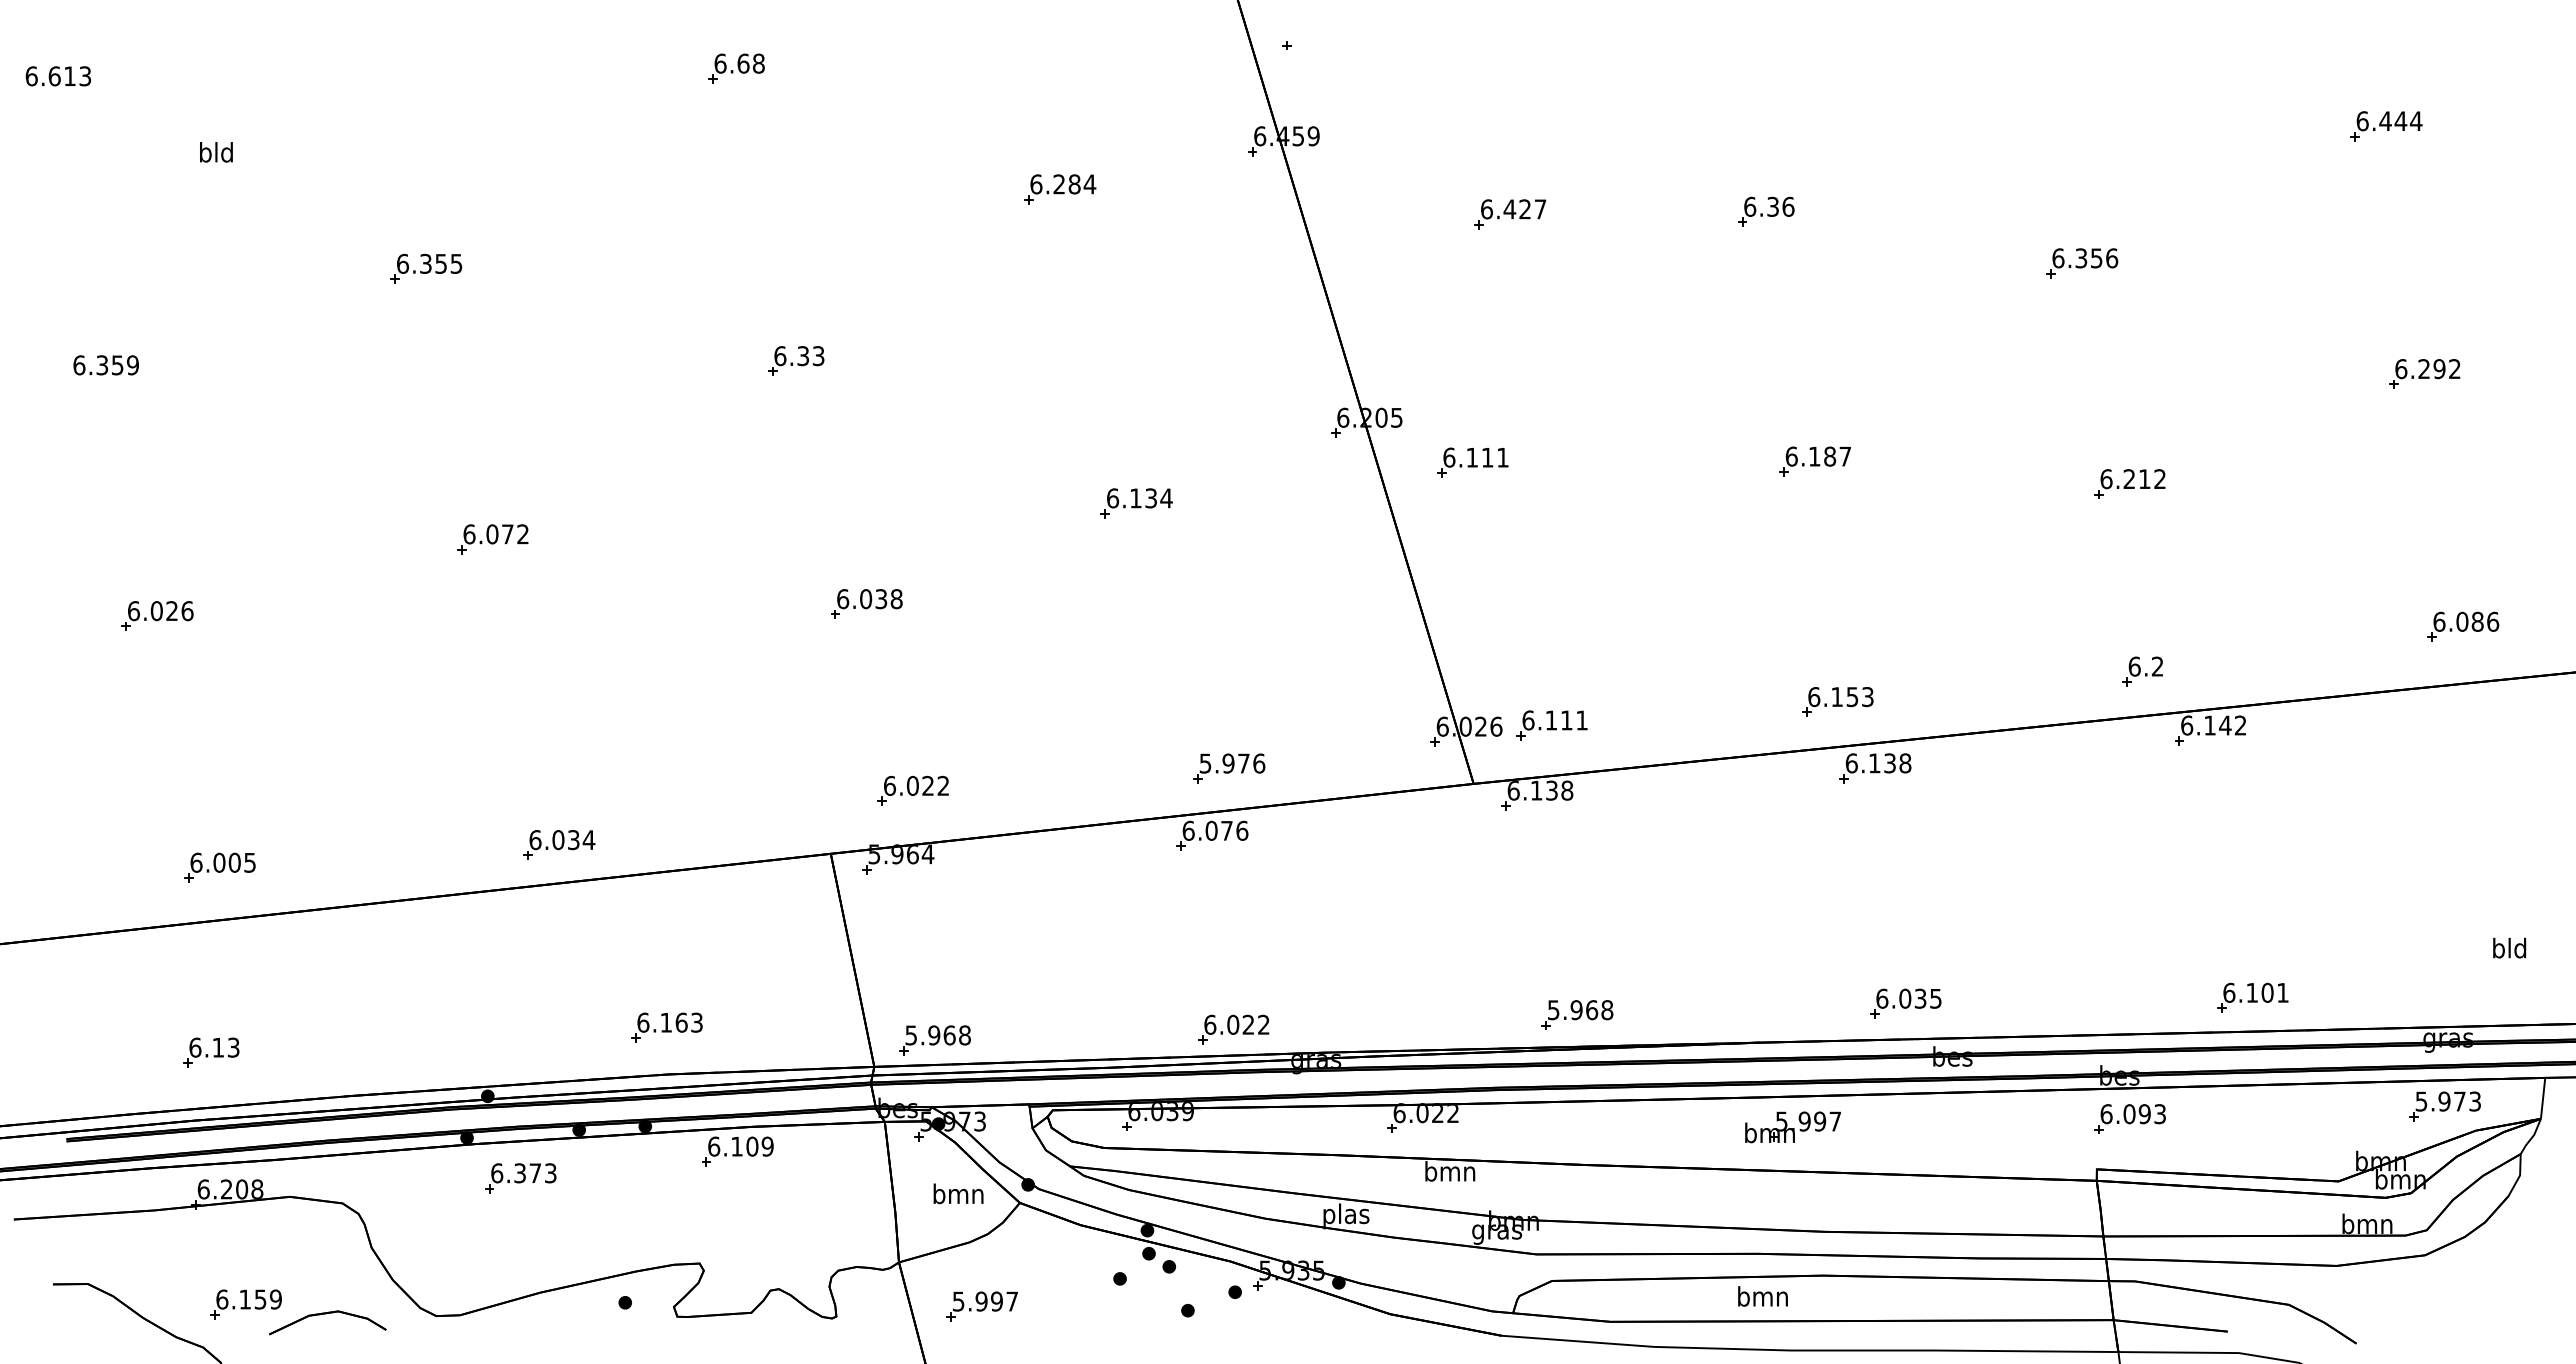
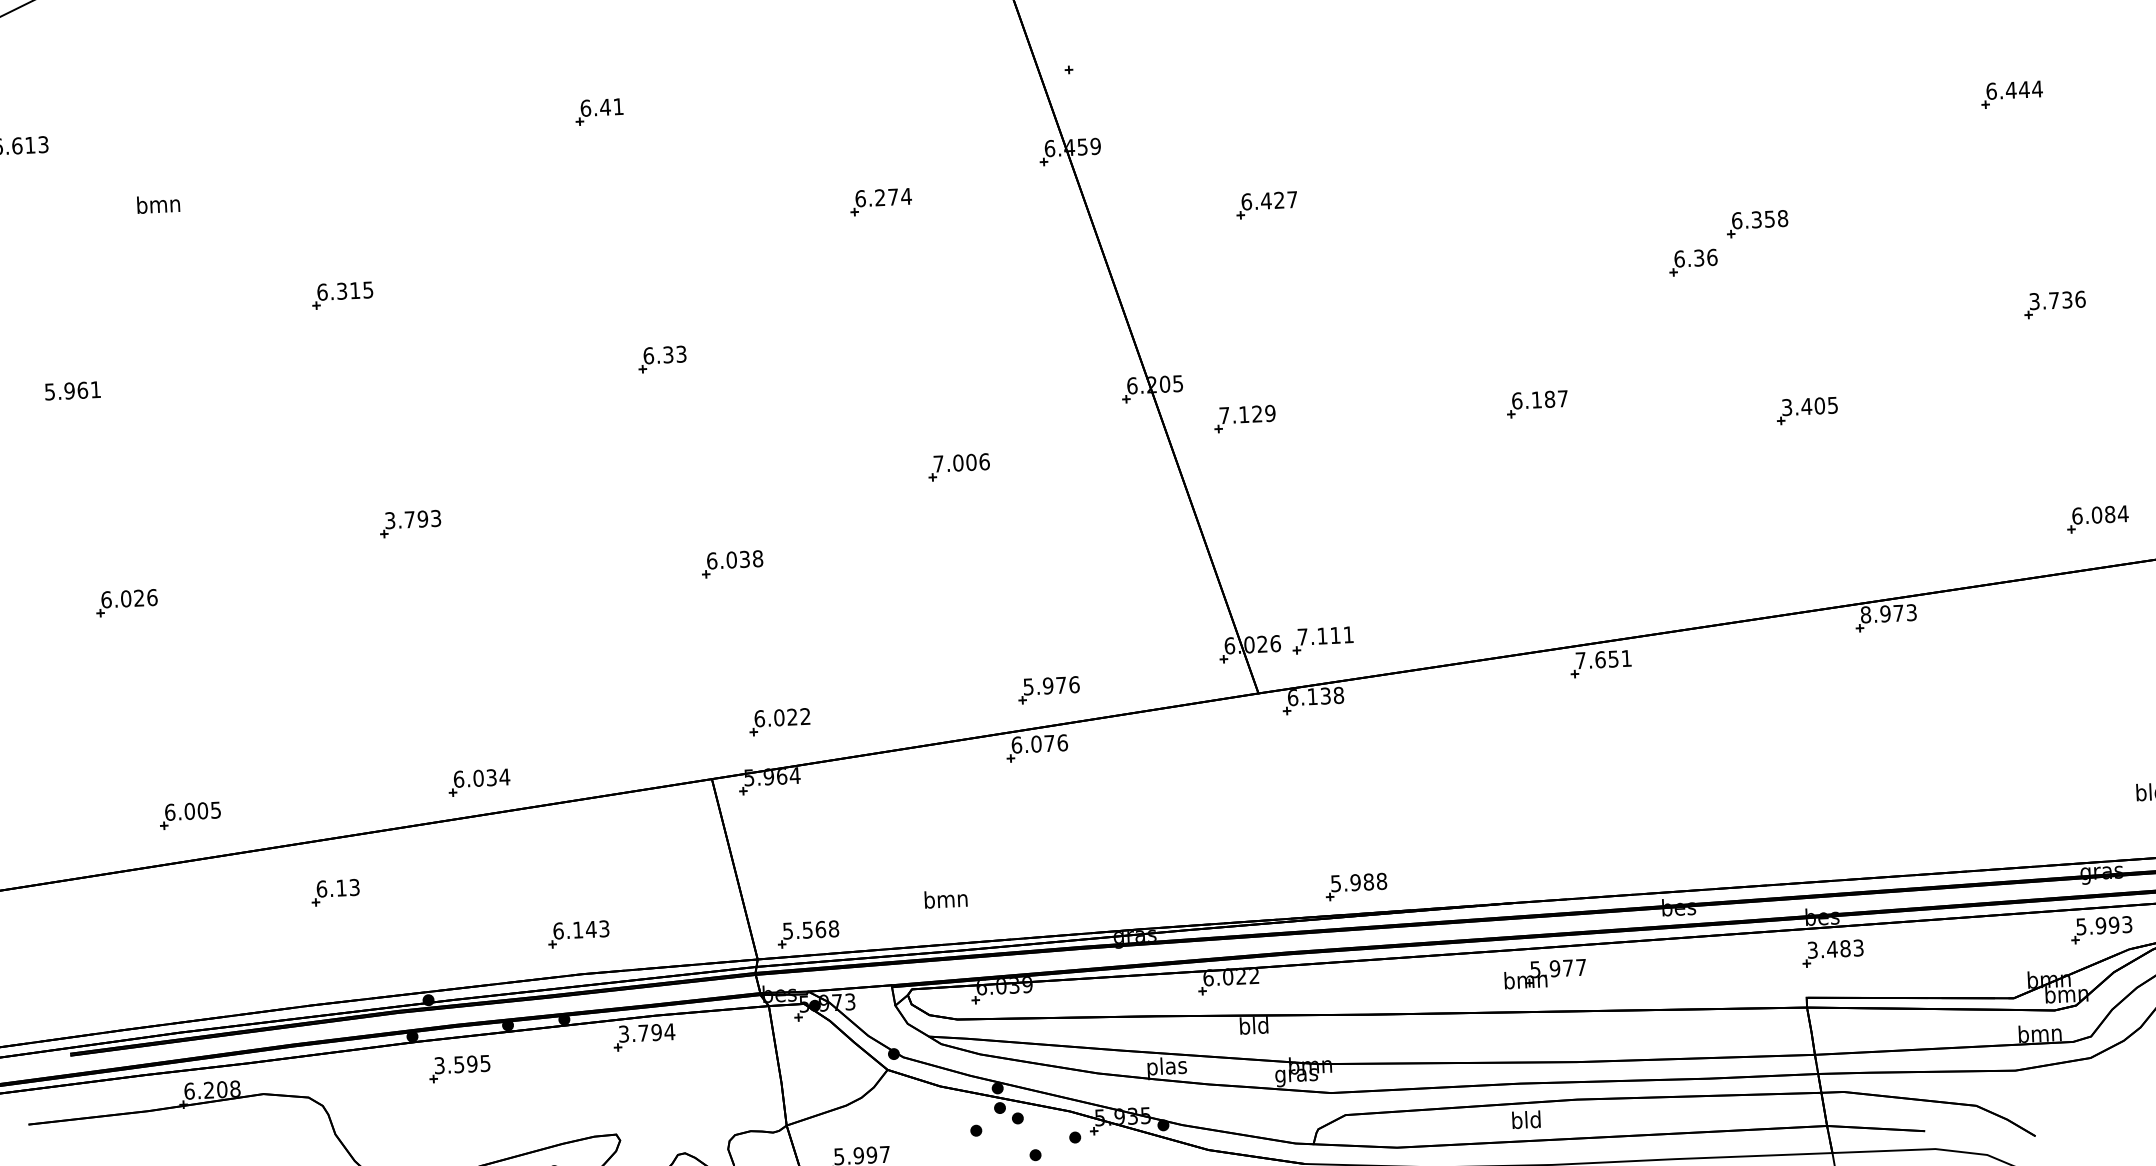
text: (750, 63) -> (611, 106), 6.68 -> 6.41
text: (216, 152) -> (158, 204), bld -> bmn
text: (1074, 184) -> (893, 197), 6.284 -> 6.274
part: (1766, 211) -> (1693, 262), moved
text: (2112, 258) -> (1783, 218), 6.356 -> 6.358
text: (440, 263) -> (354, 290), 6.355 -> 6.315
text: (105, 365) -> (72, 391), 6.359 -> 5.961
text: (2428, 369) -> (2057, 300), 6.292 -> 3.736
text: (1475, 457) -> (1246, 414), 6.111 -> 7.129
text: (2132, 479) -> (1809, 406), 6.212 -> 3.405
text: (1139, 498) -> (961, 463), 6.134 -> 7.006
text: (495, 534) -> (412, 519), 6.072 -> 3.793
text: (2492, 621) -> (2122, 513), 6.086 -> 6.084
part: (2142, 671) -> (1825, 570), removed
part: (1837, 701) -> (1566, 608), removed
text: (1528, 720) -> (1302, 637), 6.111 -> 7.111
text: (2213, 725) -> (1888, 613), 6.142 -> 8.973
text: (1878, 763) -> (1603, 659), 6.138 -> 7.651
part: (2252, 997) -> (1932, 844), removed
part: (1905, 1003) -> (1636, 863), removed
text: (1592, 1010) -> (1369, 882), 5.968 -> 5.988
text: (681, 1022) -> (591, 929), 6.163 -> 6.143
part: (1233, 1029) -> (1063, 913), removed
text: (934, 1035) -> (807, 930), 5.968 -> 5.568
part: (211, 1052) -> (335, 892), moved
text: (2459, 1101) -> (2113, 925), 5.973 -> 5.993
text: (2125, 1114) -> (1828, 949), 6.093 -> 3.483
text: (1820, 1121) -> (1568, 968), 5.997 -> 5.977
text: (741, 1146) -> (647, 1032), 6.109 -> 3.794
text: (1450, 1171) -> (1254, 1025), bmn -> bld
text: (523, 1173) -> (462, 1064), 6.373 -> 3.595
text: (958, 1193) -> (946, 898), moved
text: (1762, 1296) -> (1526, 1119), bmn -> bld

